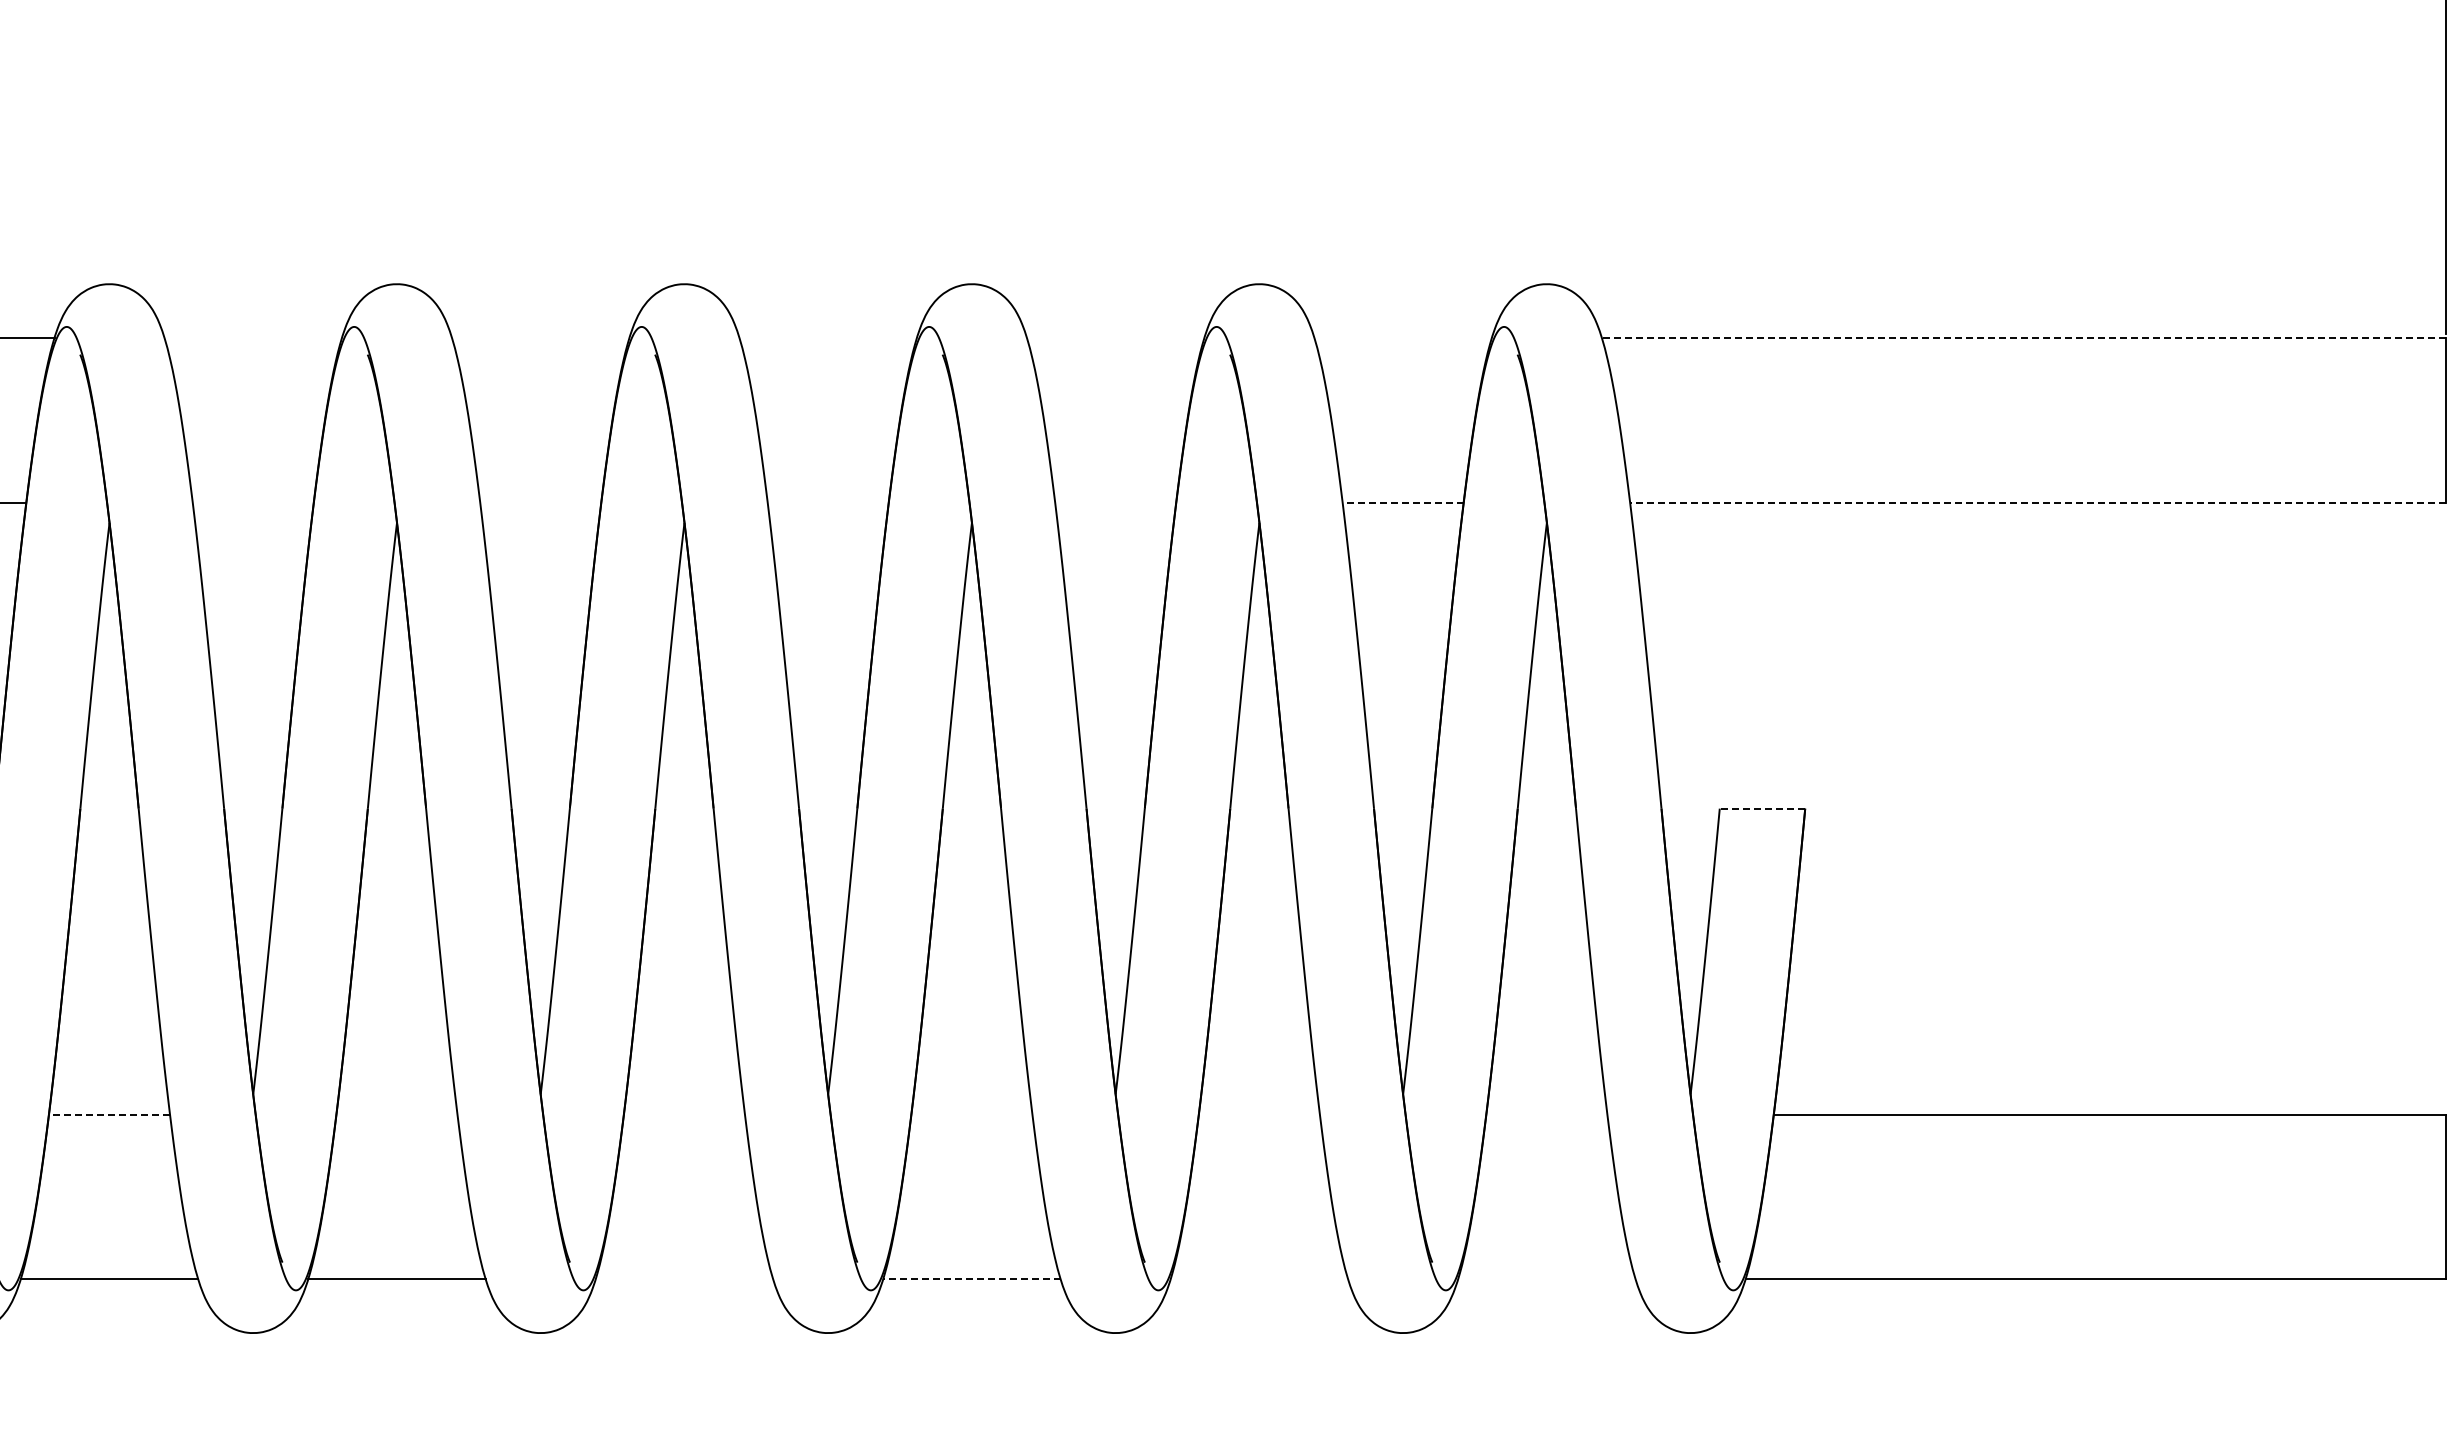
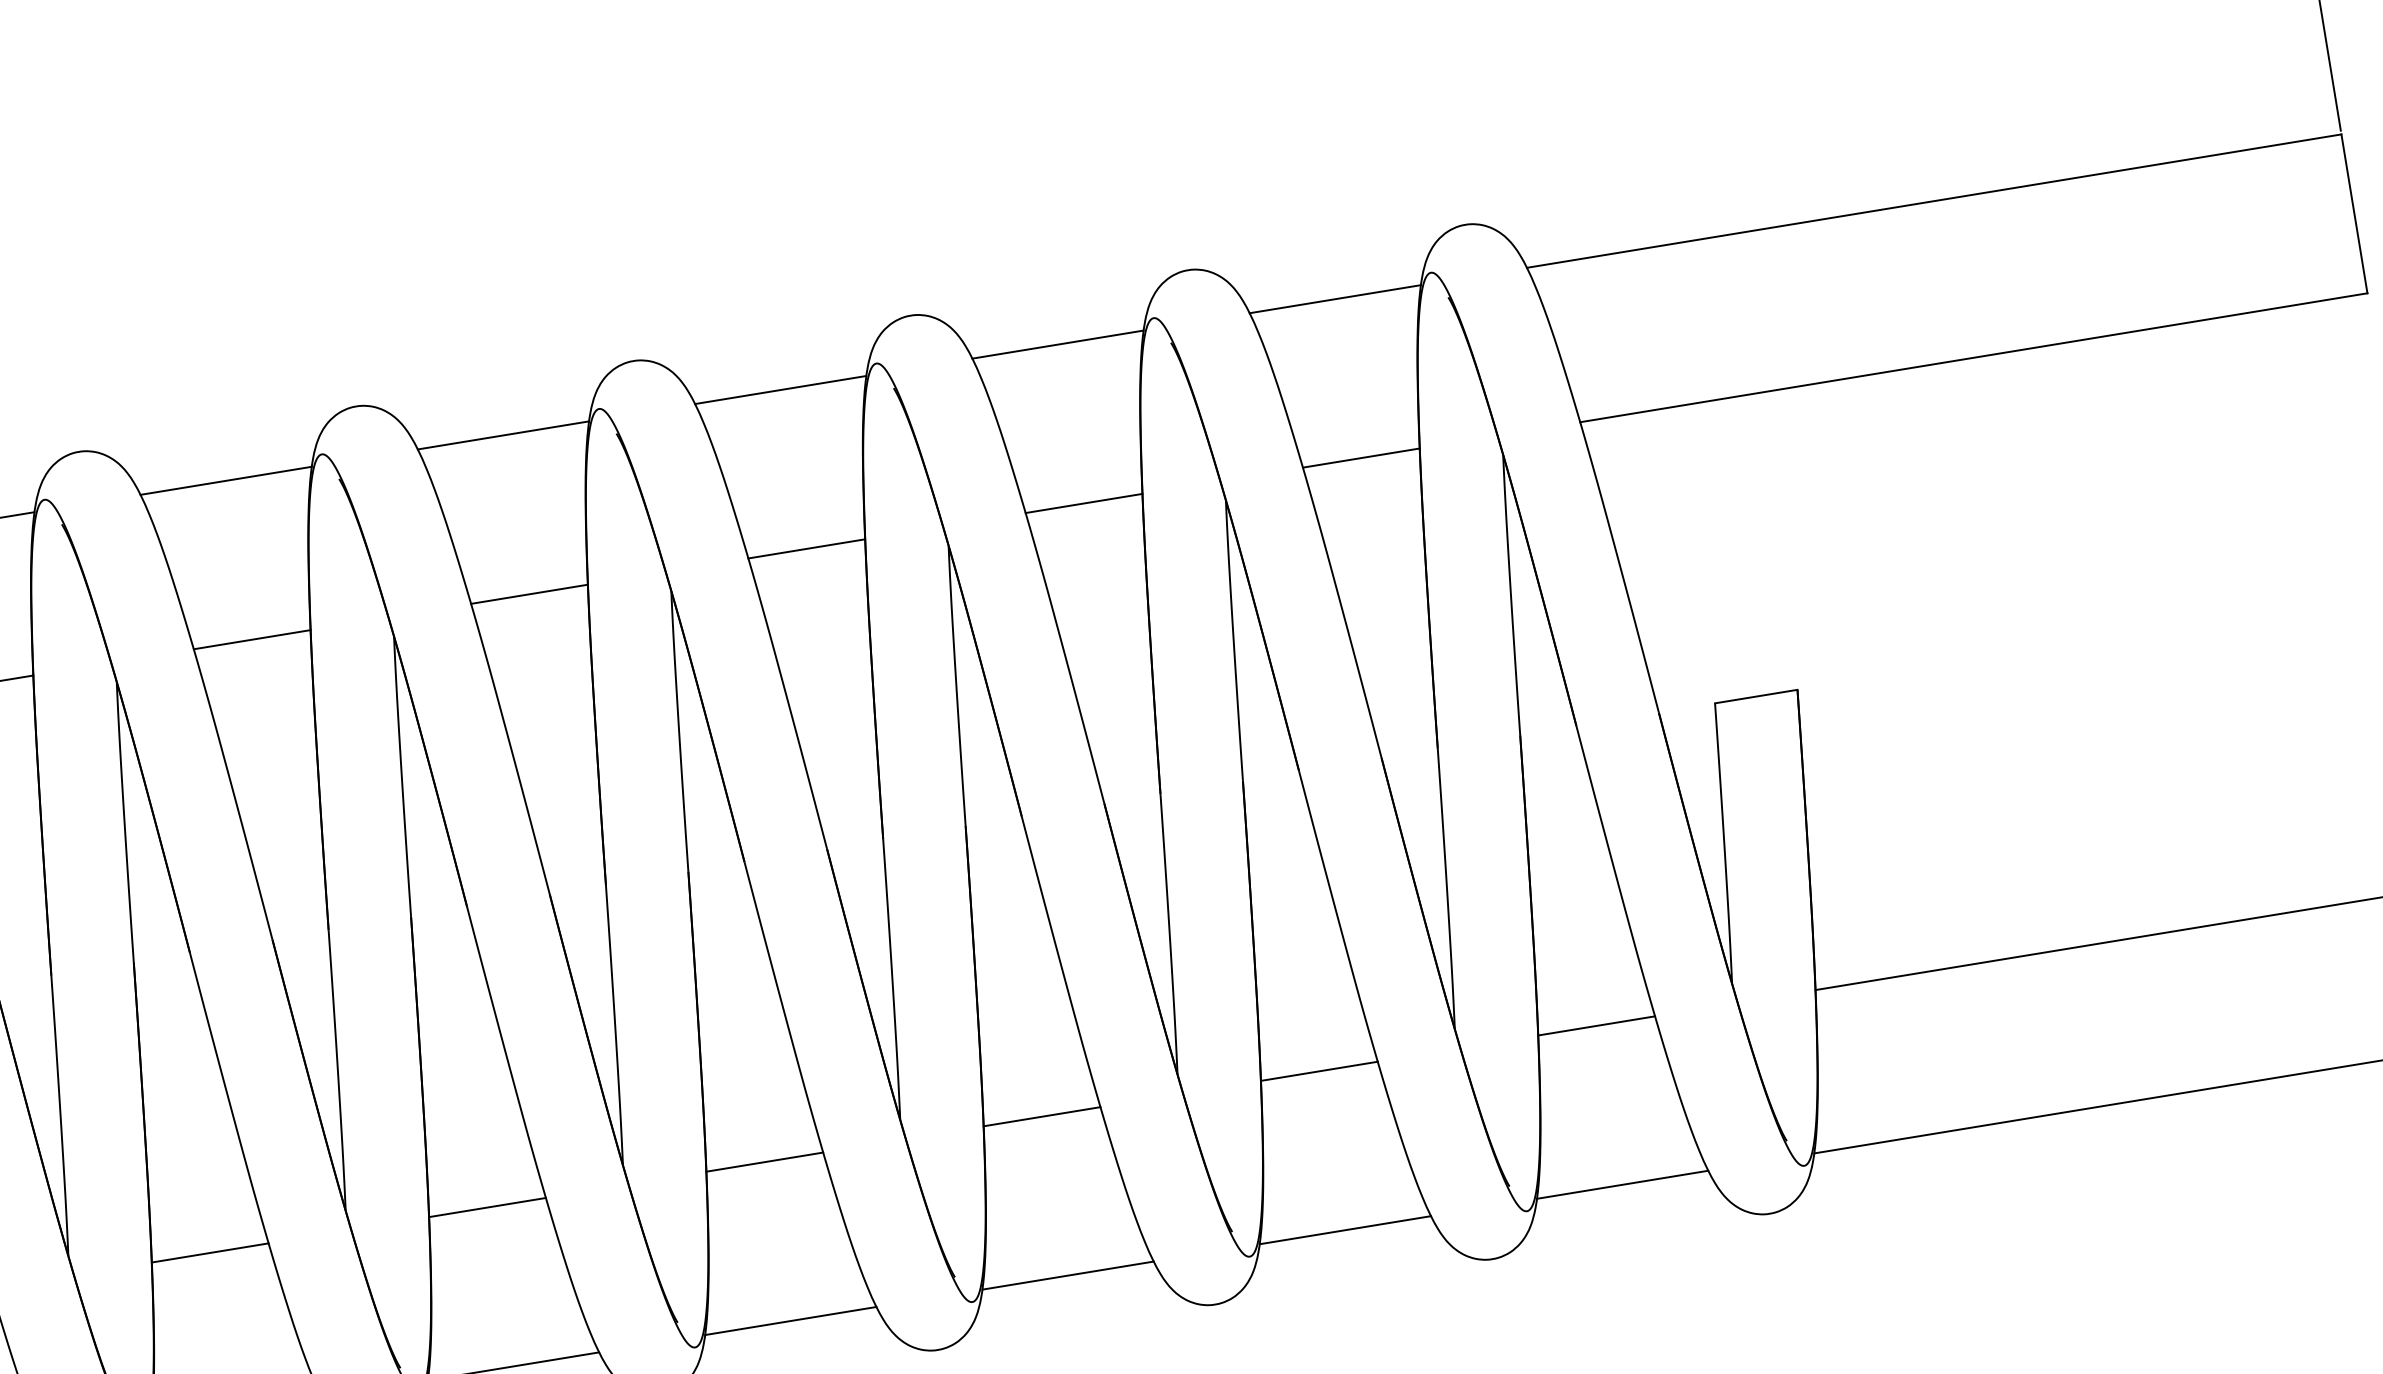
line: (253, 337) -> (226, 480), added
line: (540, 337) -> (503, 435), added
line: (827, 337) -> (780, 389), added
line: (1115, 337) -> (1057, 344), added
line: (1402, 337) -> (1334, 298), added
line: (2023, 337) -> (1933, 200), dashed -> solid
line: (252, 502) -> (251, 639), added
line: (540, 502) -> (529, 594), added
line: (827, 502) -> (806, 548), added
line: (1115, 502) -> (1083, 503), added
line: (1403, 502) -> (1361, 457), dashed -> solid
line: (2037, 502) -> (1973, 357), dashed -> solid
line: (1762, 808) -> (1756, 696), dashed -> solid
line: (109, 1114) -> (210, 1252), dashed -> solid
line: (396, 1114) -> (487, 1207), added
line: (684, 1114) -> (764, 1161), added
line: (971, 1114) -> (1041, 1116), added
line: (1258, 1114) -> (1318, 1071), added
line: (1546, 1114) -> (1596, 1025), added
line: (684, 1279) -> (790, 1321), added
line: (971, 1279) -> (1067, 1275), dashed -> solid
line: (1259, 1279) -> (1345, 1230), added
line: (1546, 1279) -> (1622, 1184), added

